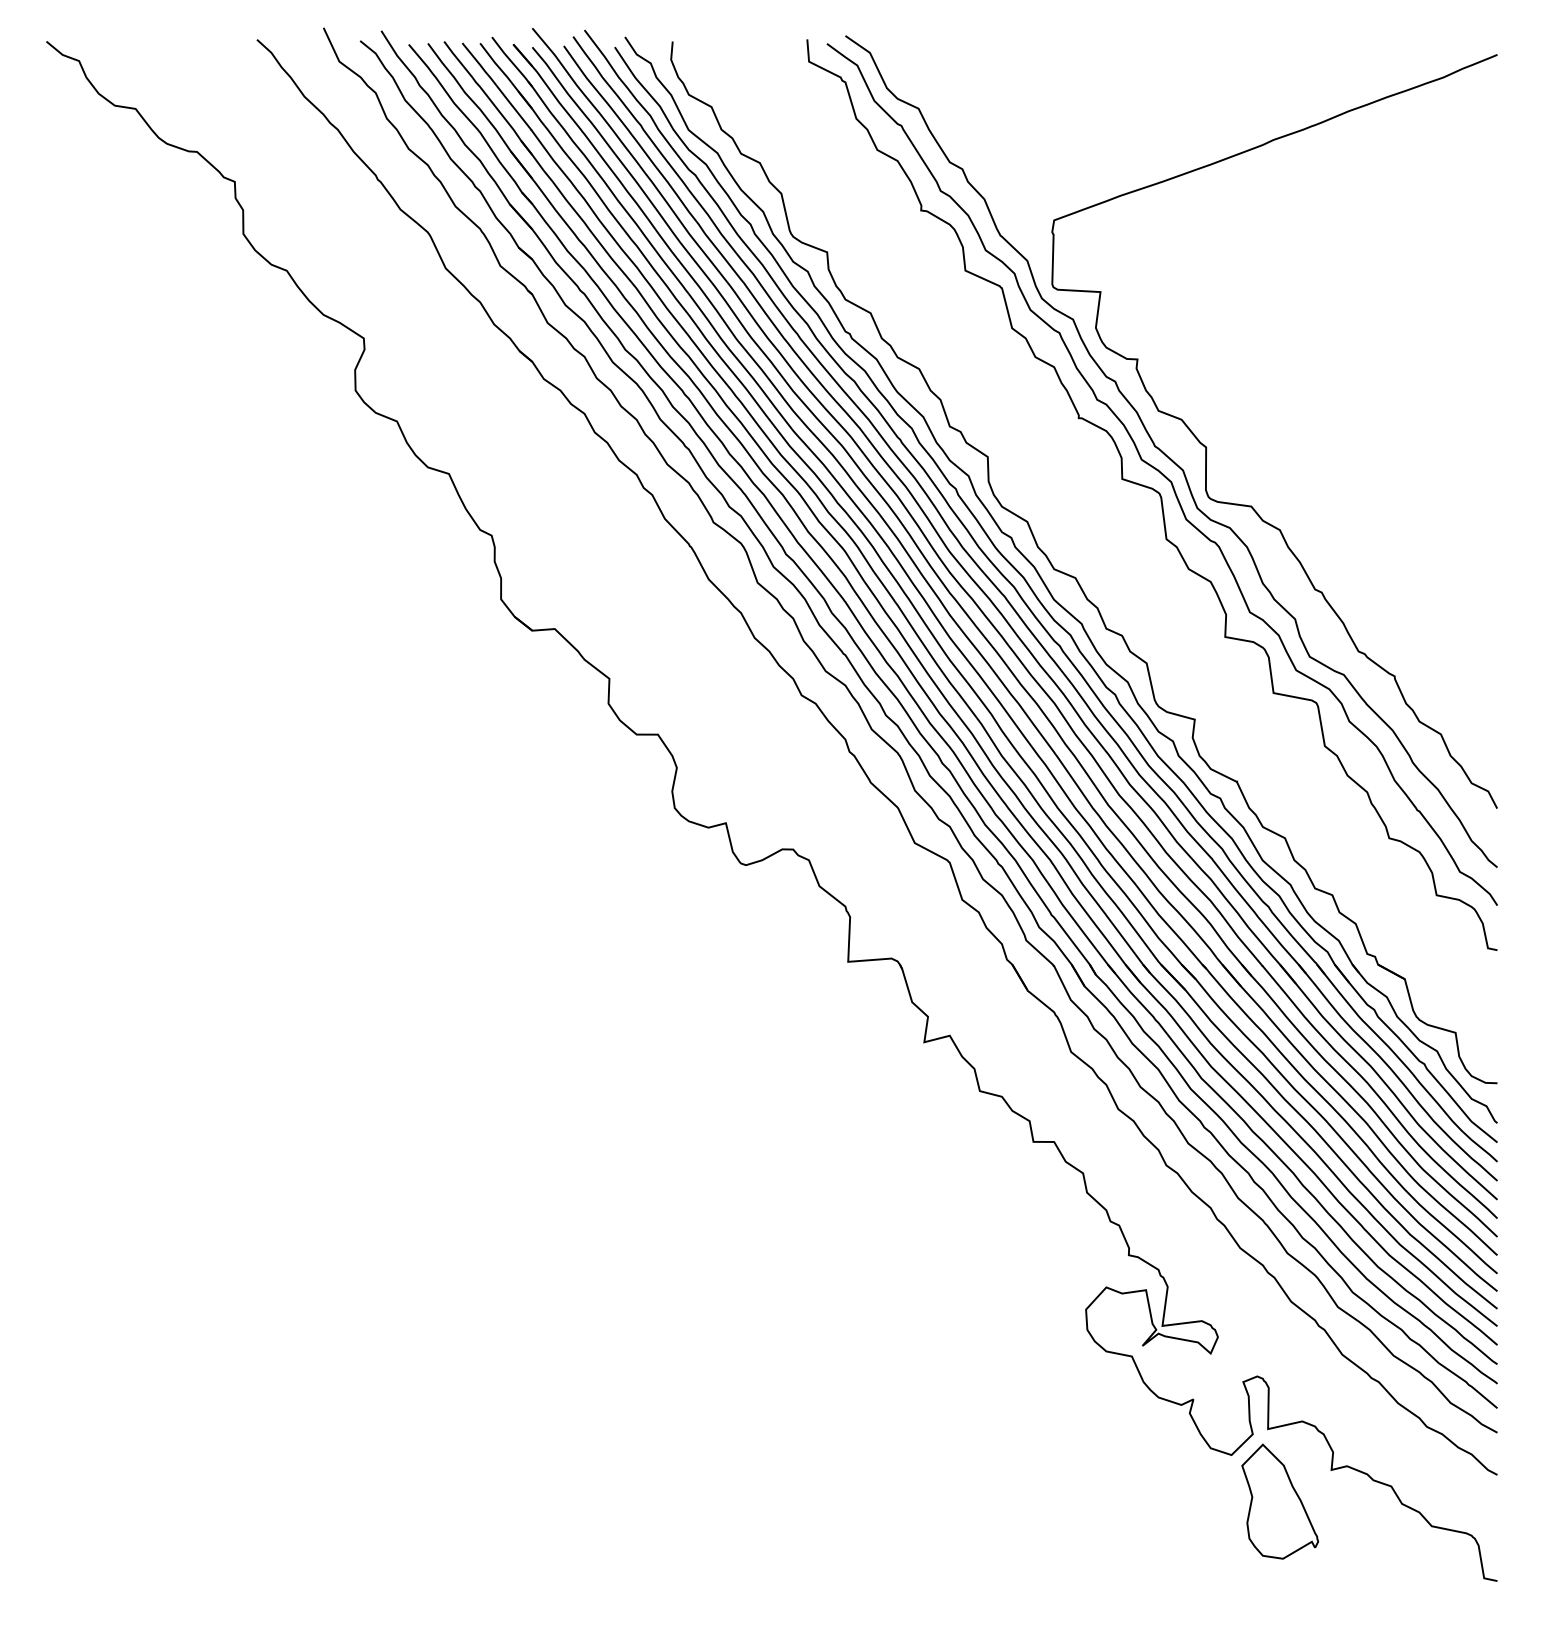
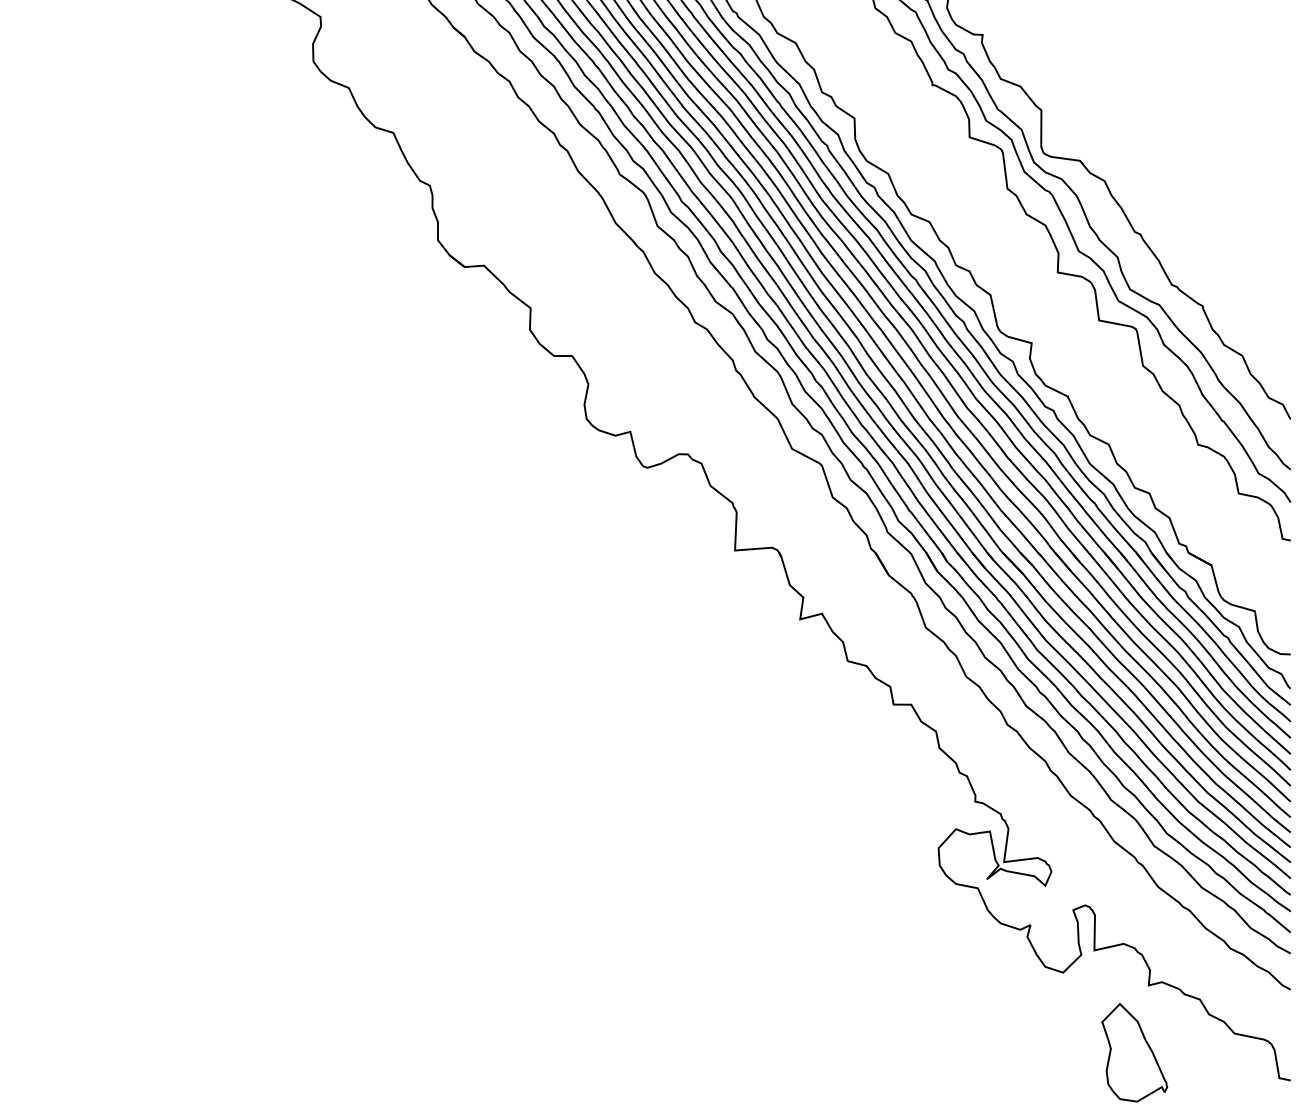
part: (1280, 1501) -> (1135, 1052), moved

